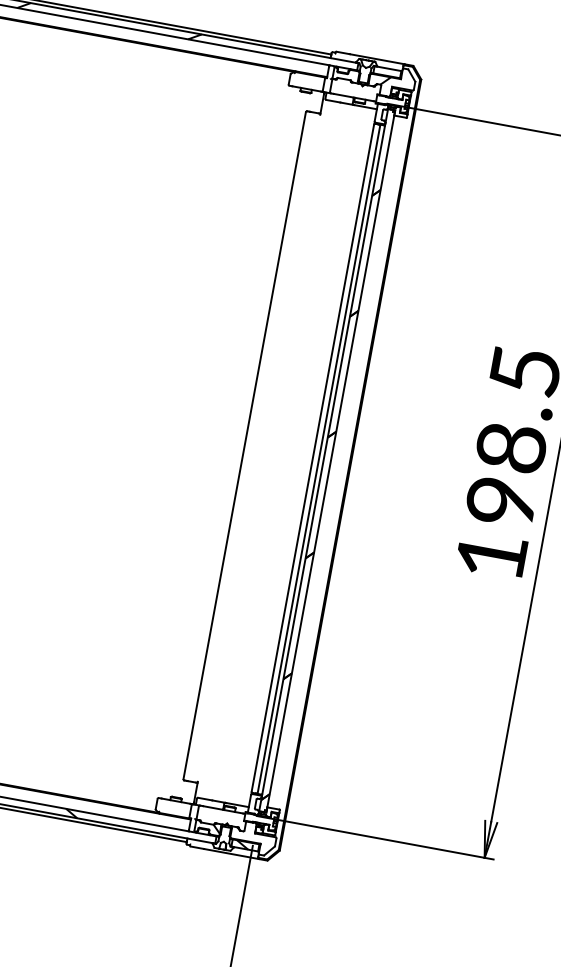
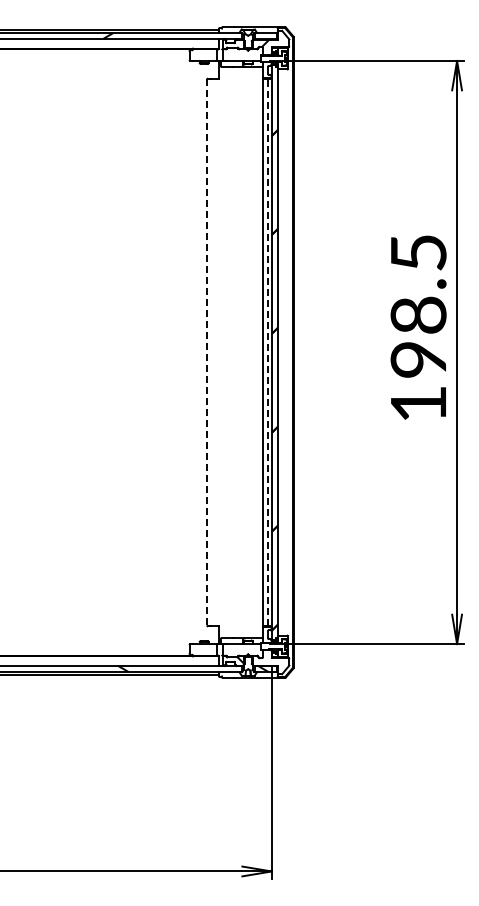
line: (244, 446) -> (207, 353), solid -> dashed
line: (318, 459) -> (267, 352), solid -> dashed

